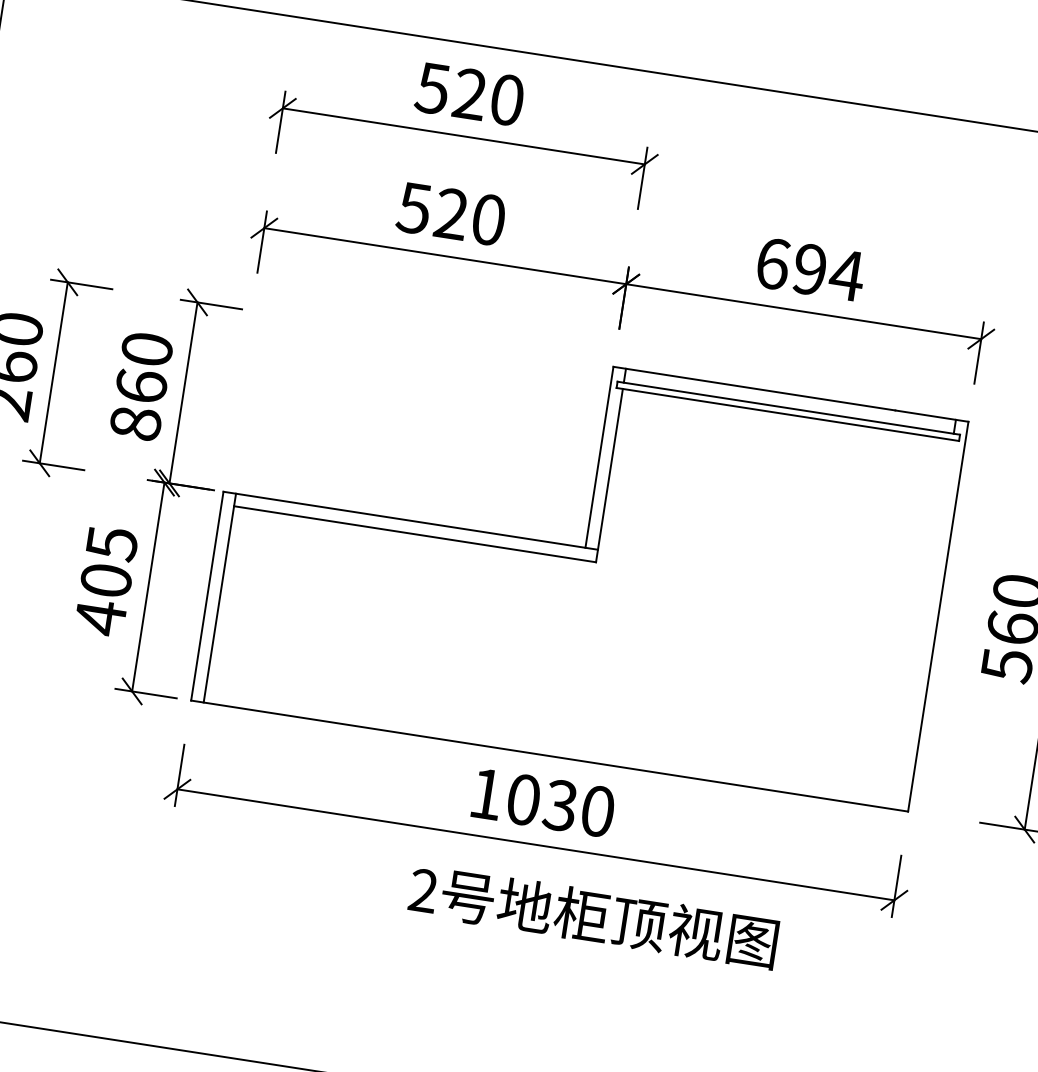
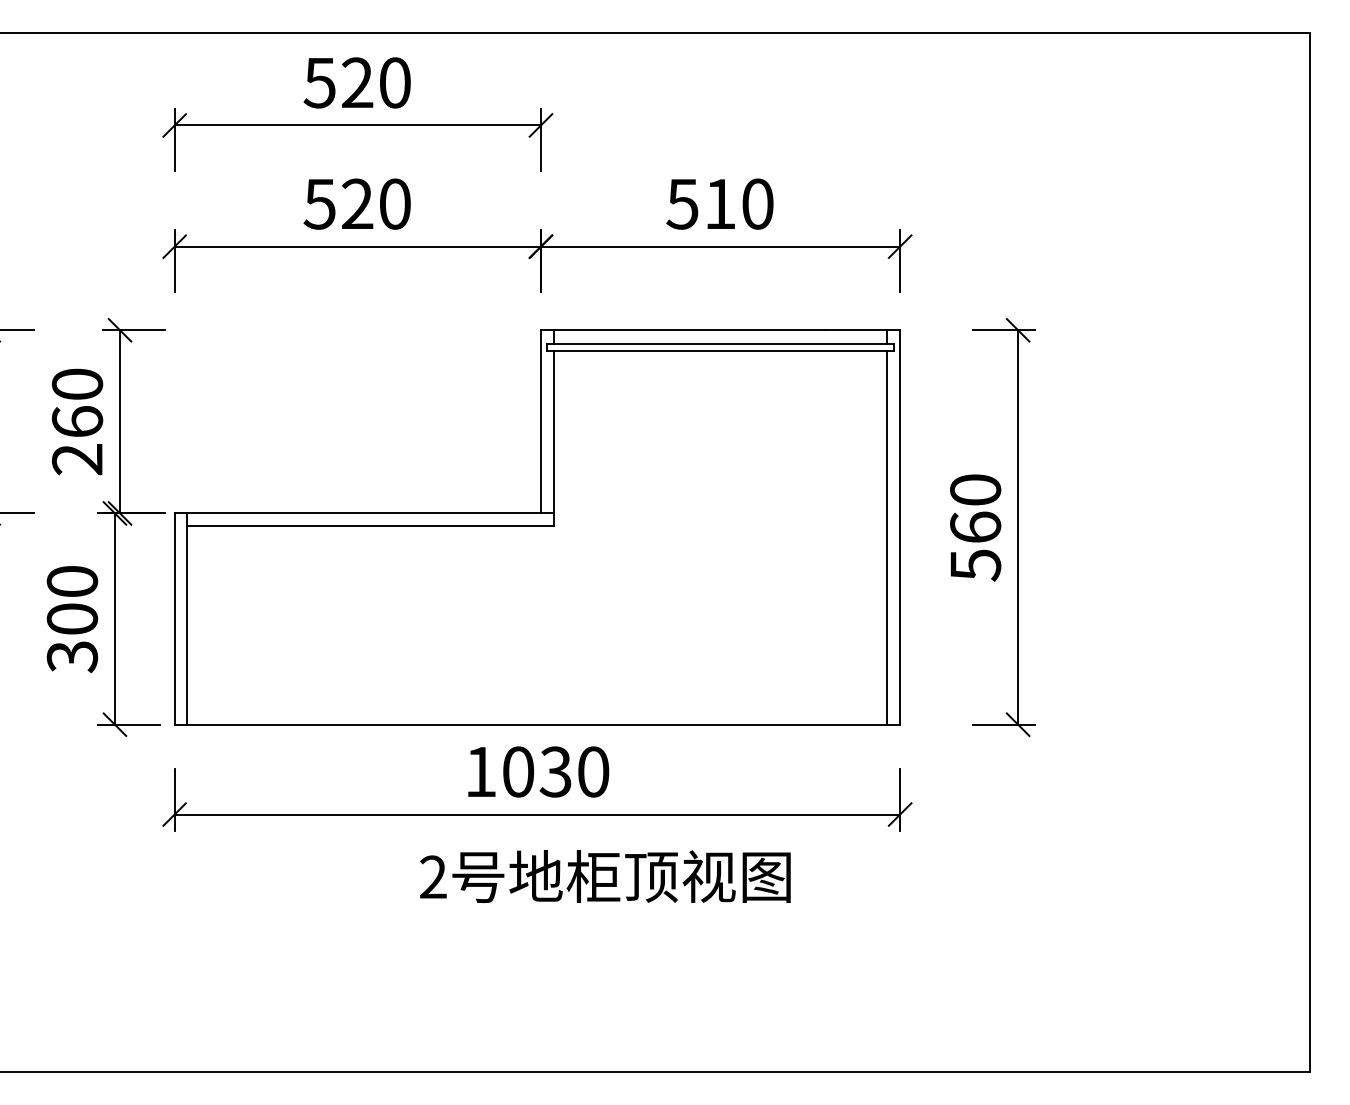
text: (810, 269) -> (720, 203), 694 -> 510
text: (135, 423) -> (77, 459), 860 -> 260
text: (106, 580) -> (72, 619), 405 -> 300
line: (924, 624) -> (887, 537), added

